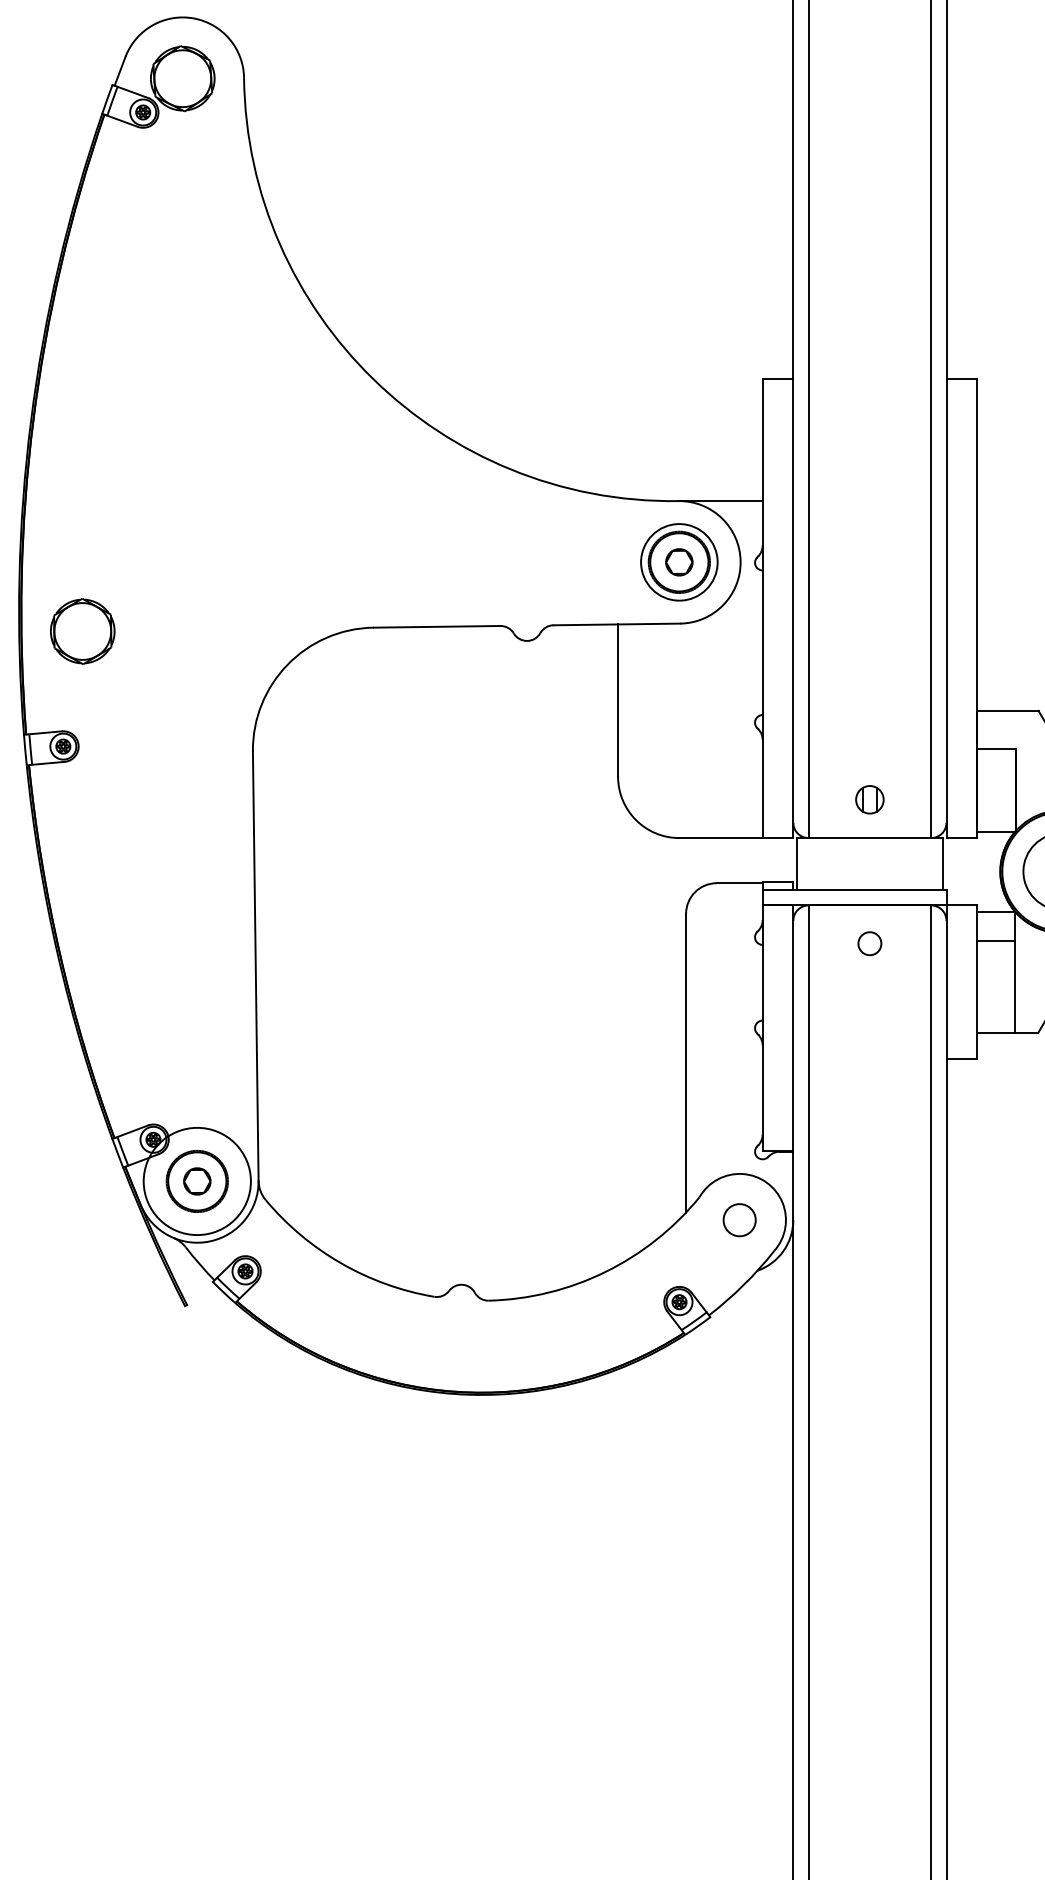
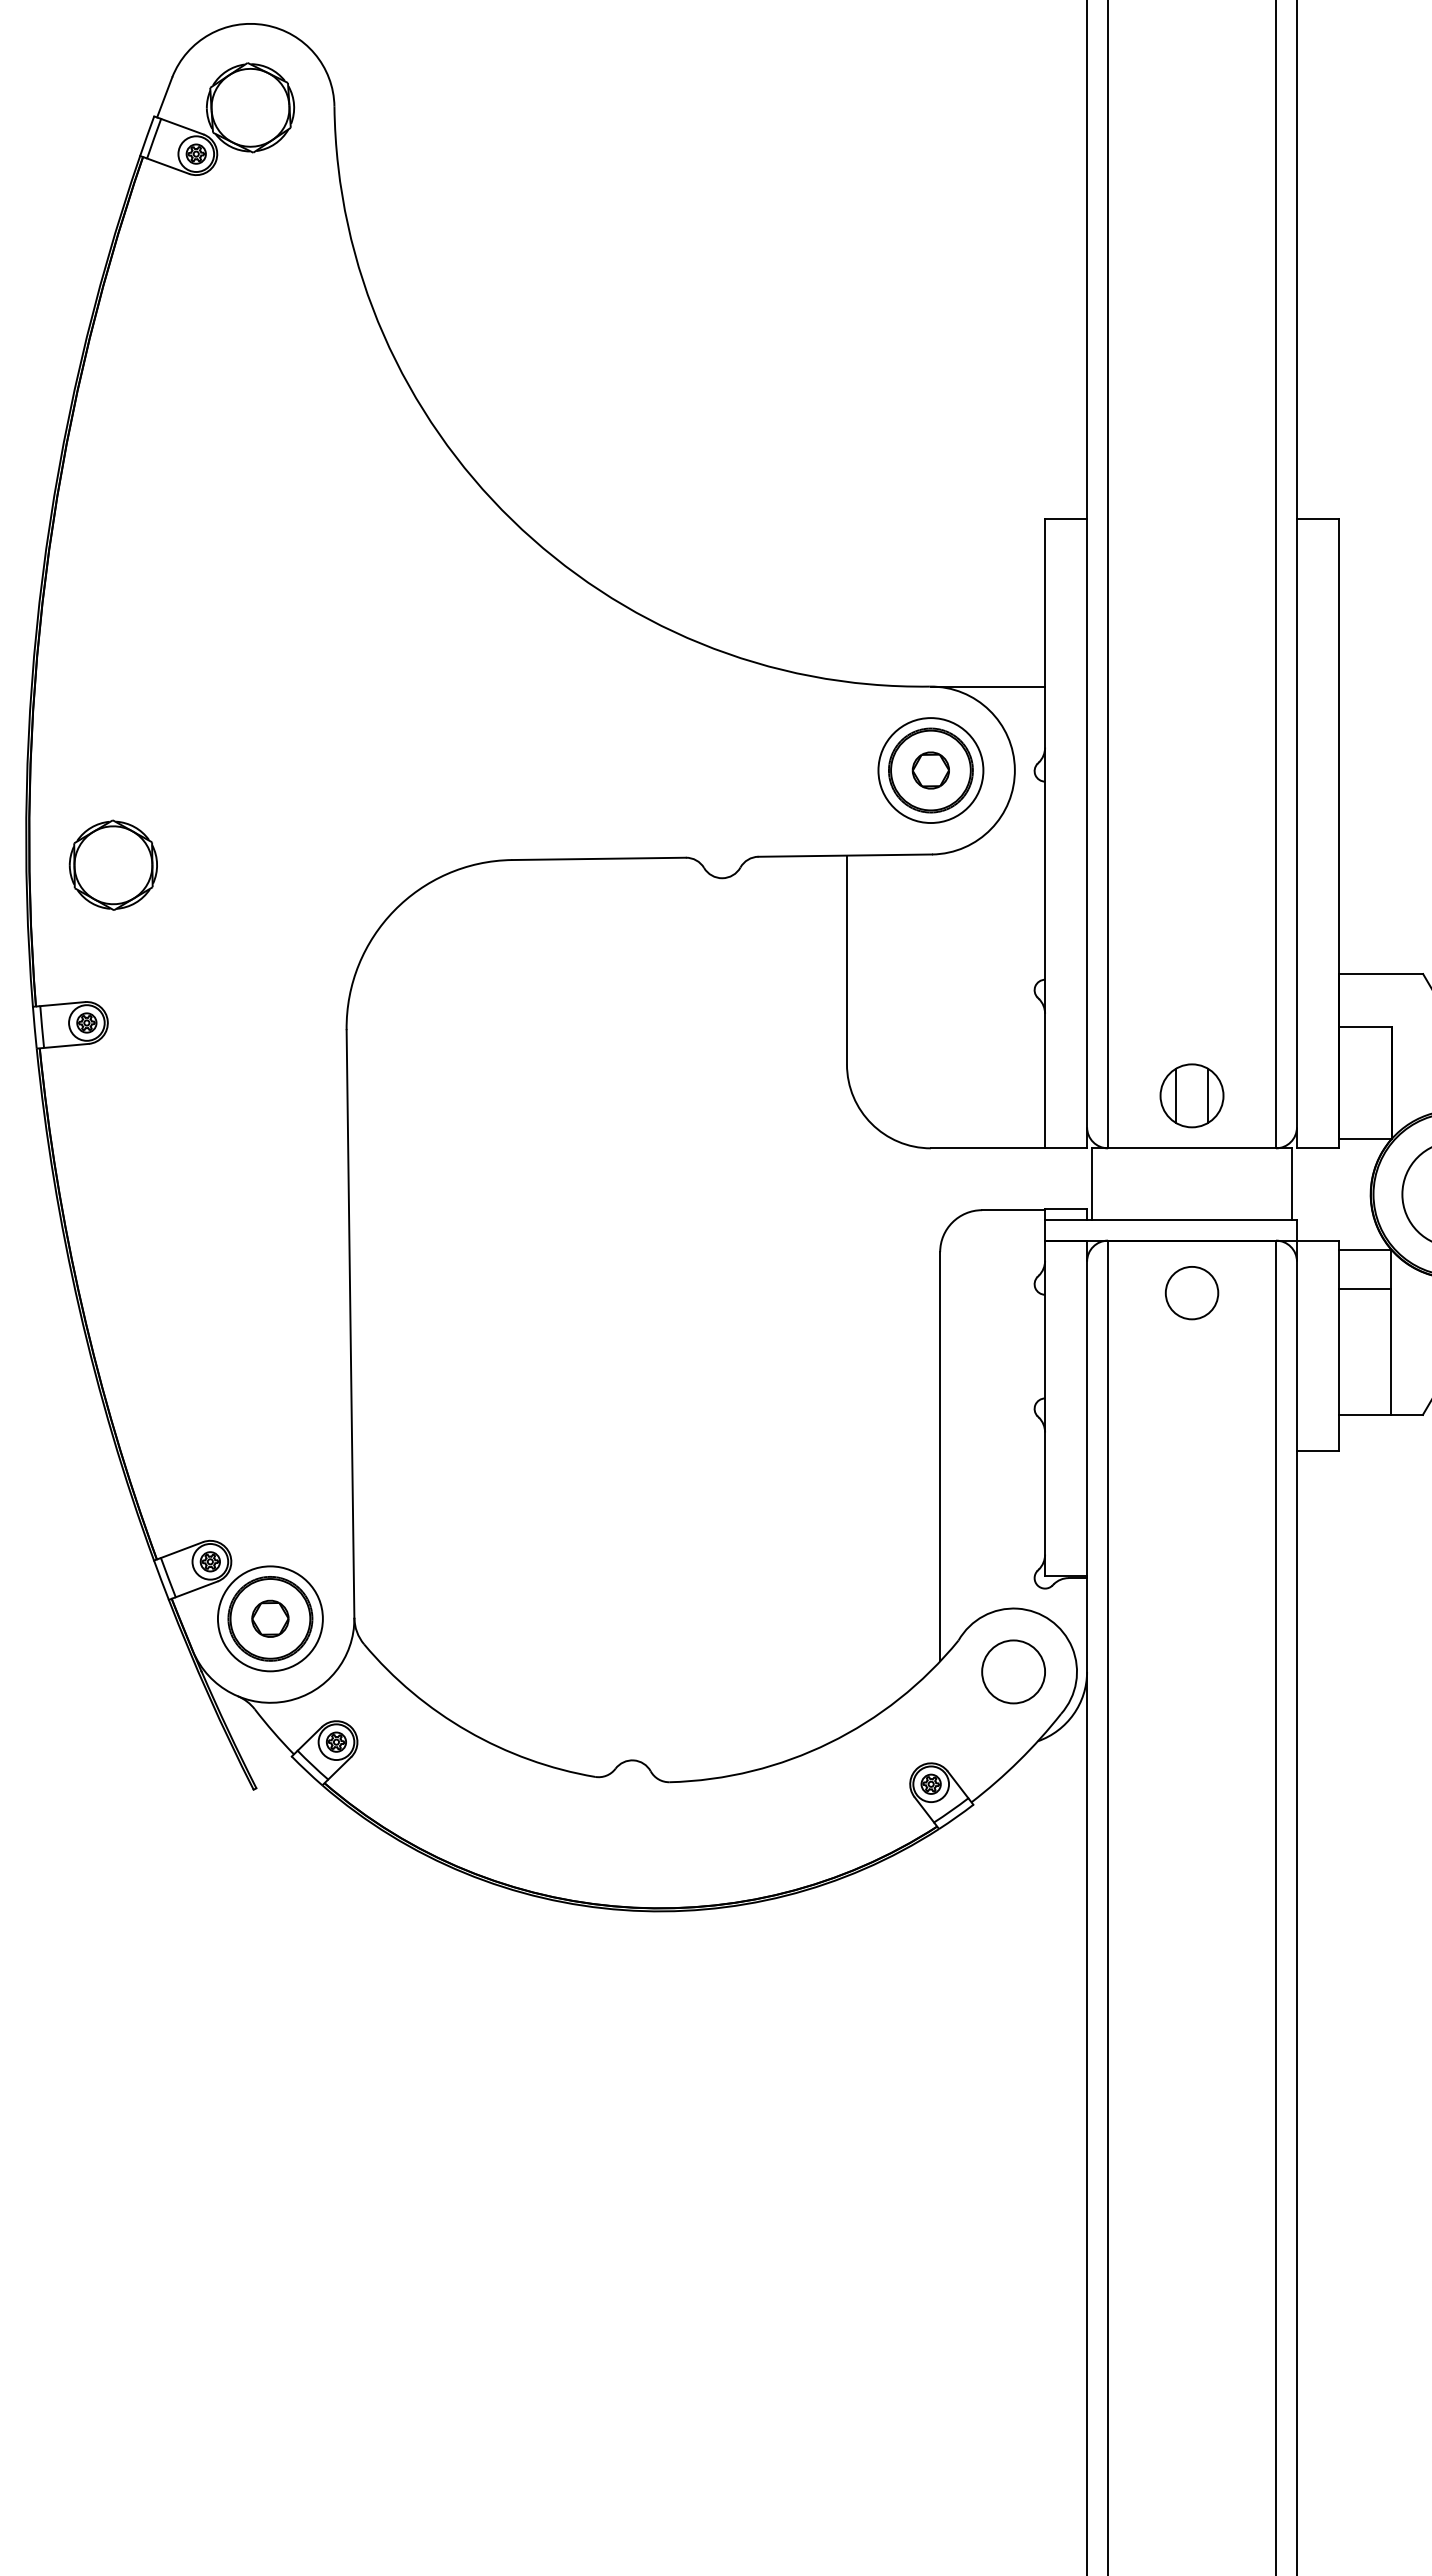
part: (869, 799) -> (1191, 1095), size x1.67
circle: (869, 943) -> (1191, 1292), size x1.67
circle: (196, 1181) -> (269, 1618), size x0.71
circle: (739, 1219) -> (1013, 1671), size x1.43

